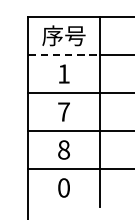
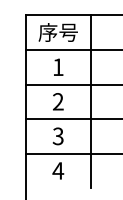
line: (64, 55) -> (58, 50), dashed -> solid
text: (64, 111) -> (58, 101), 7 -> 2
text: (63, 150) -> (57, 136), 8 -> 3
text: (64, 187) -> (58, 170), 0 -> 4

